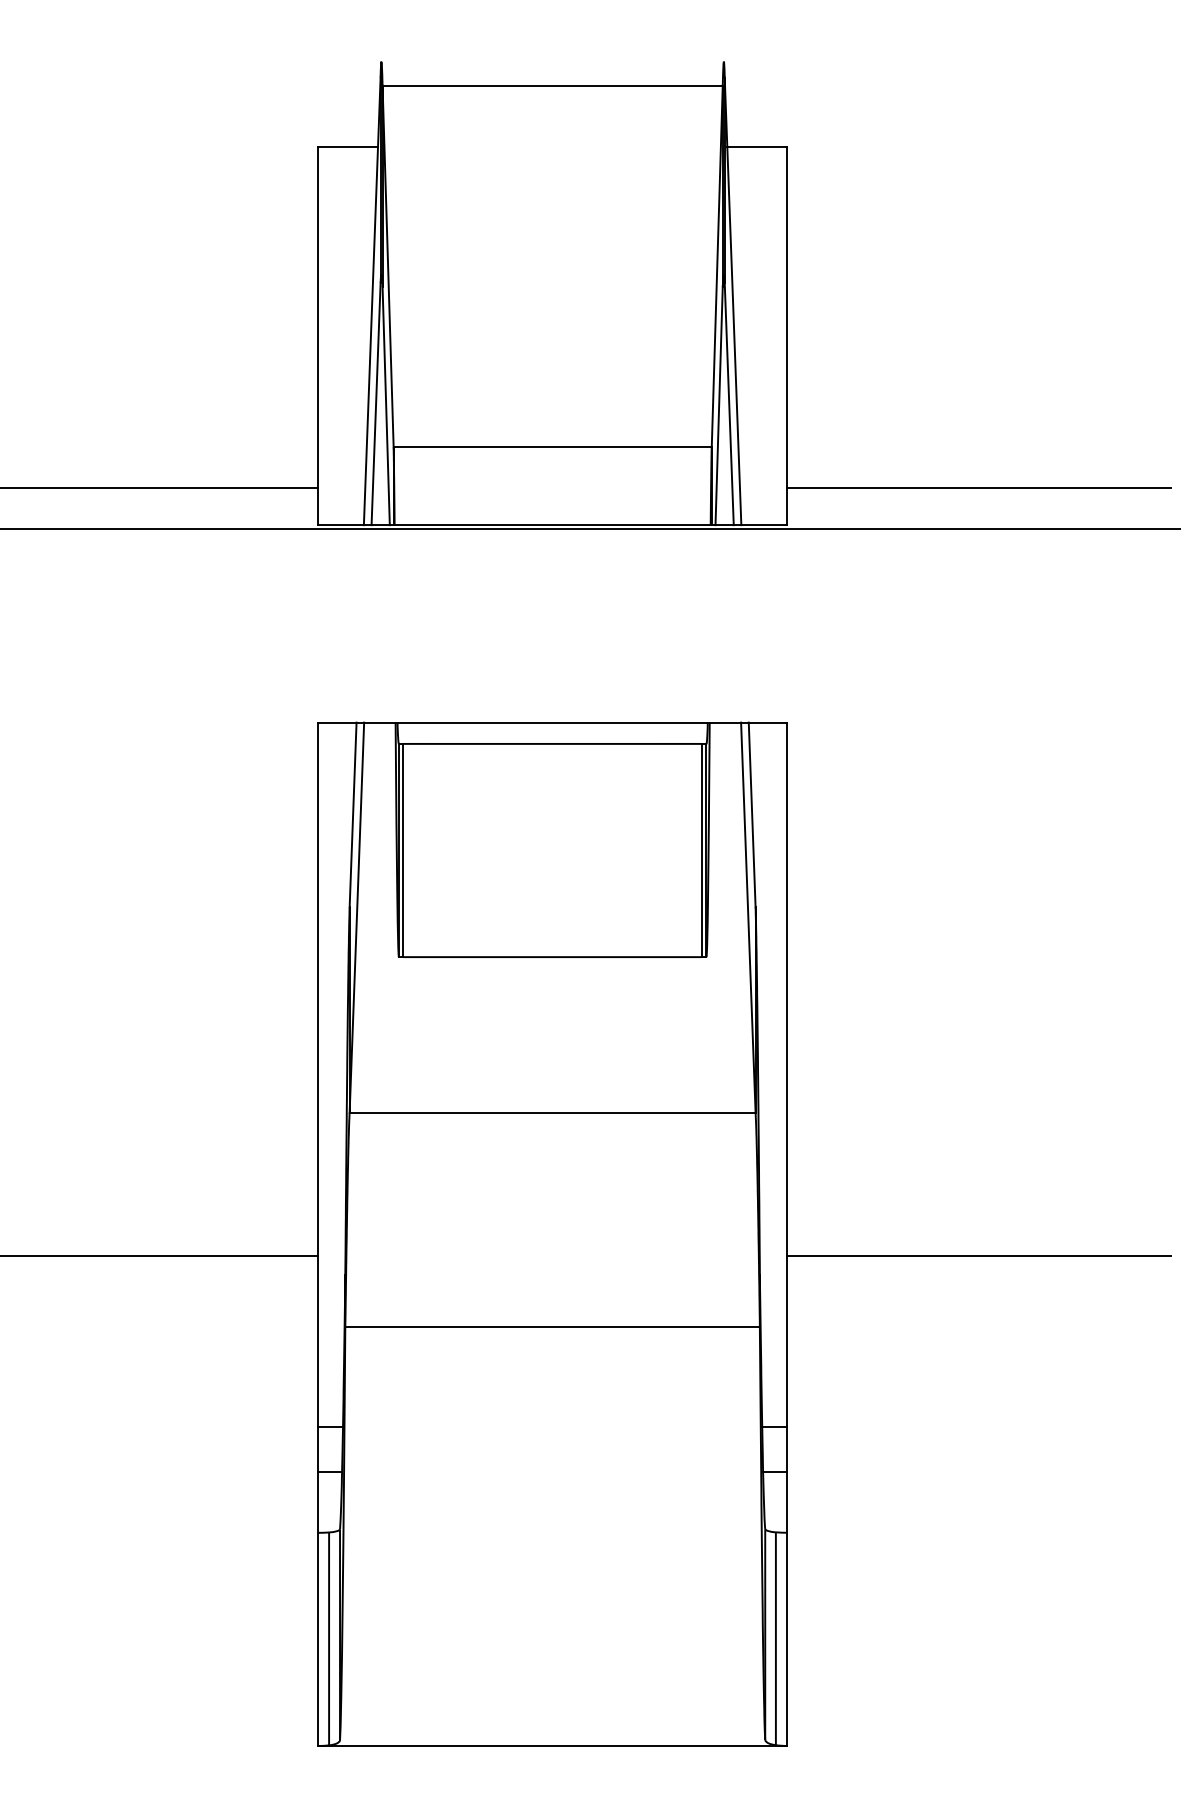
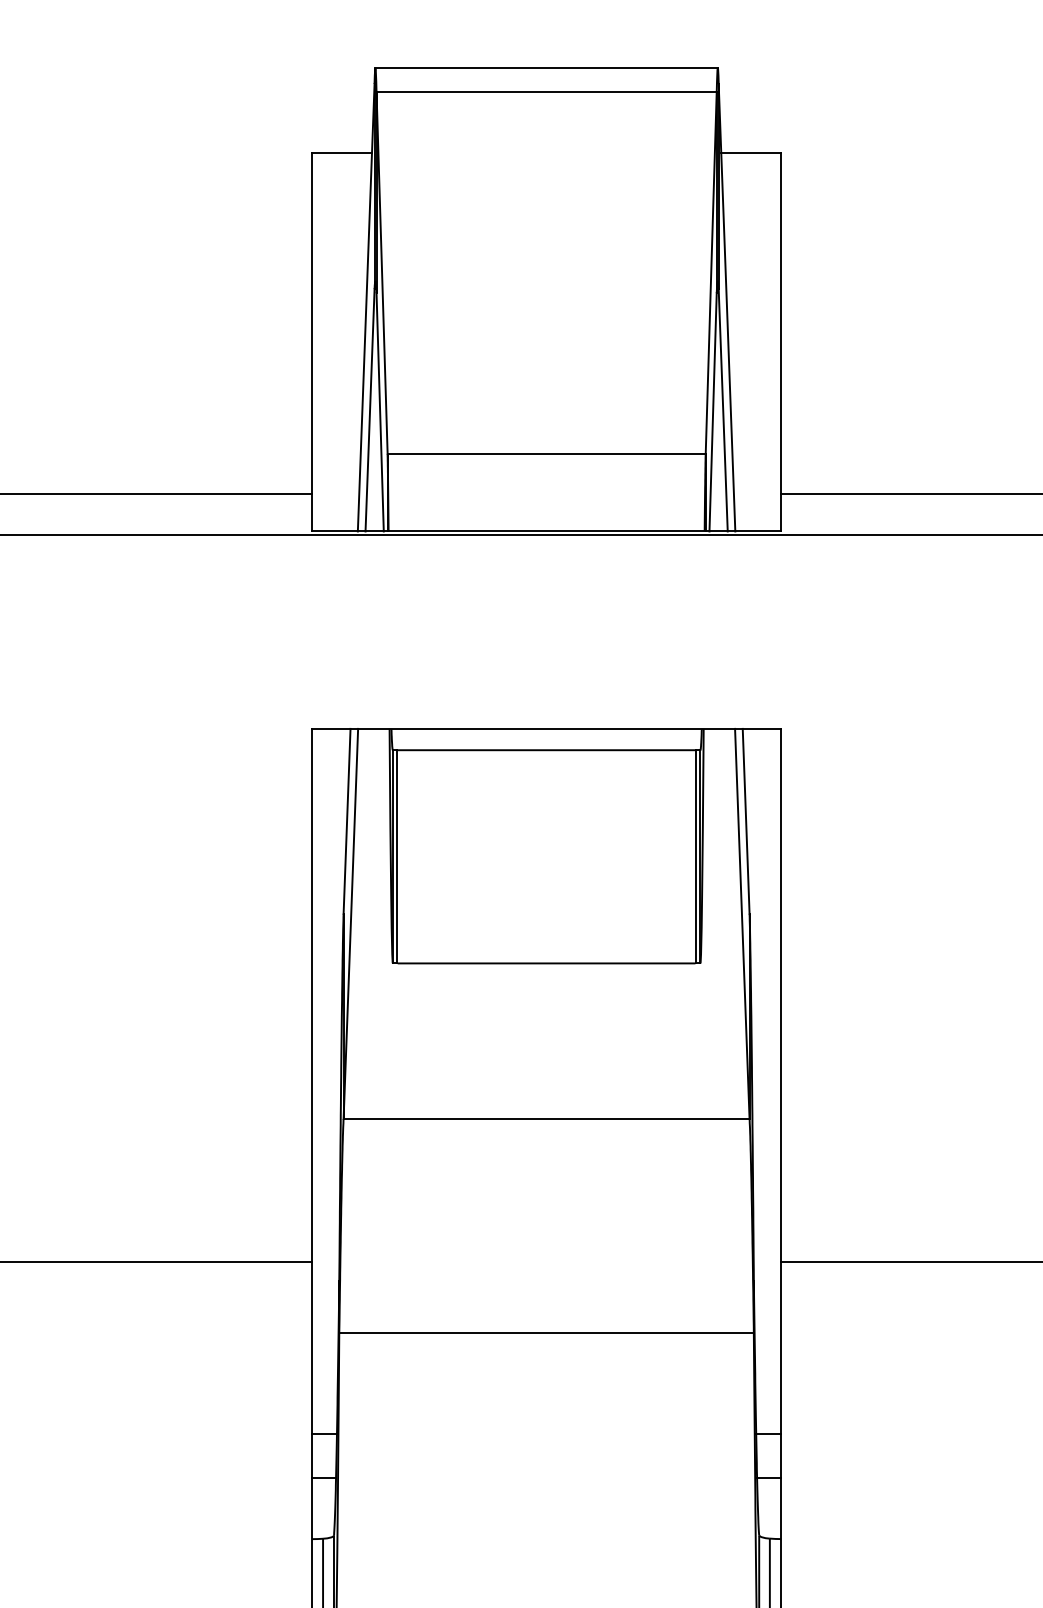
line: (552, 61) -> (546, 67), added

